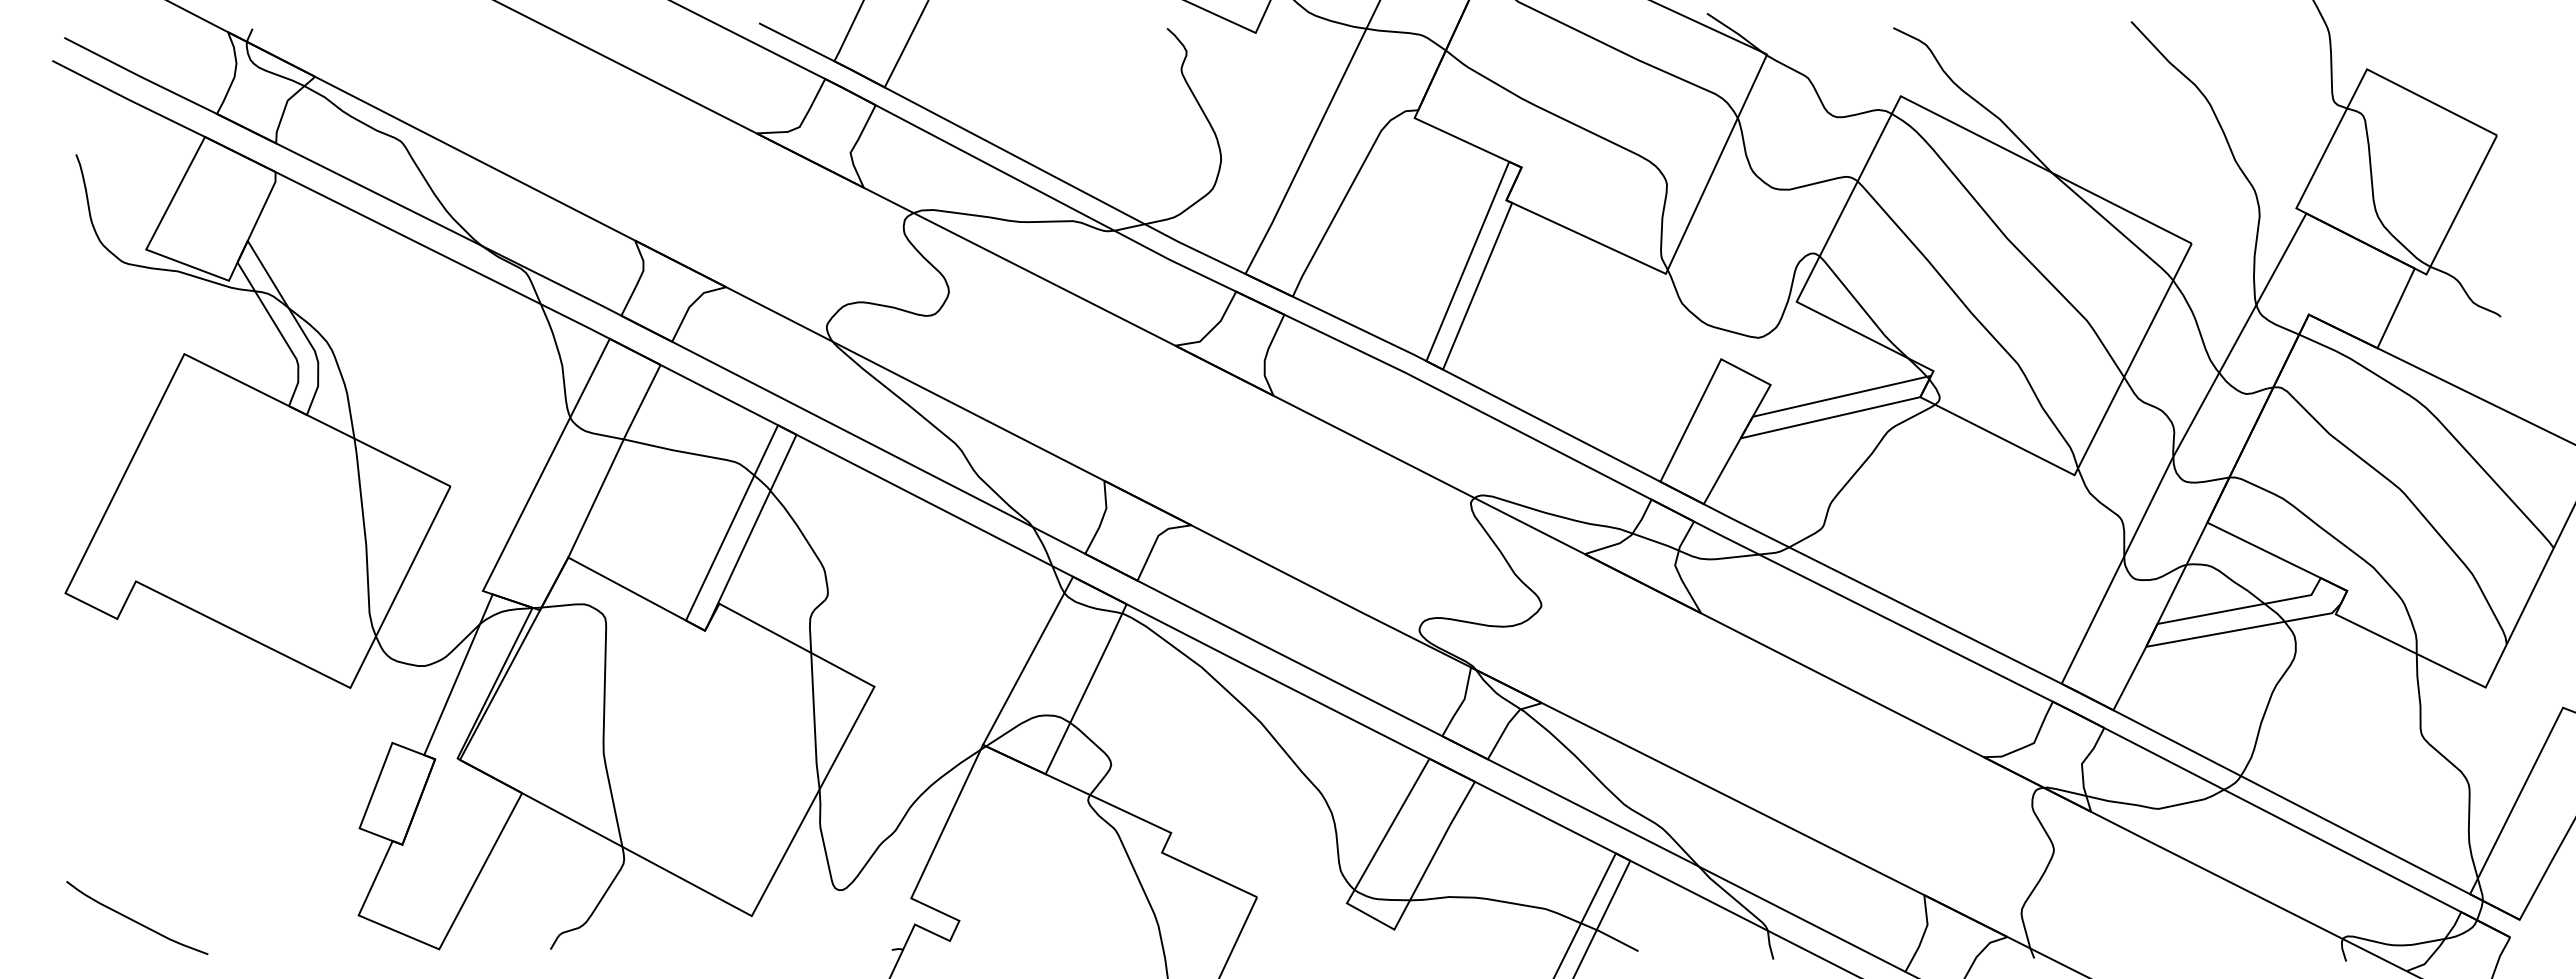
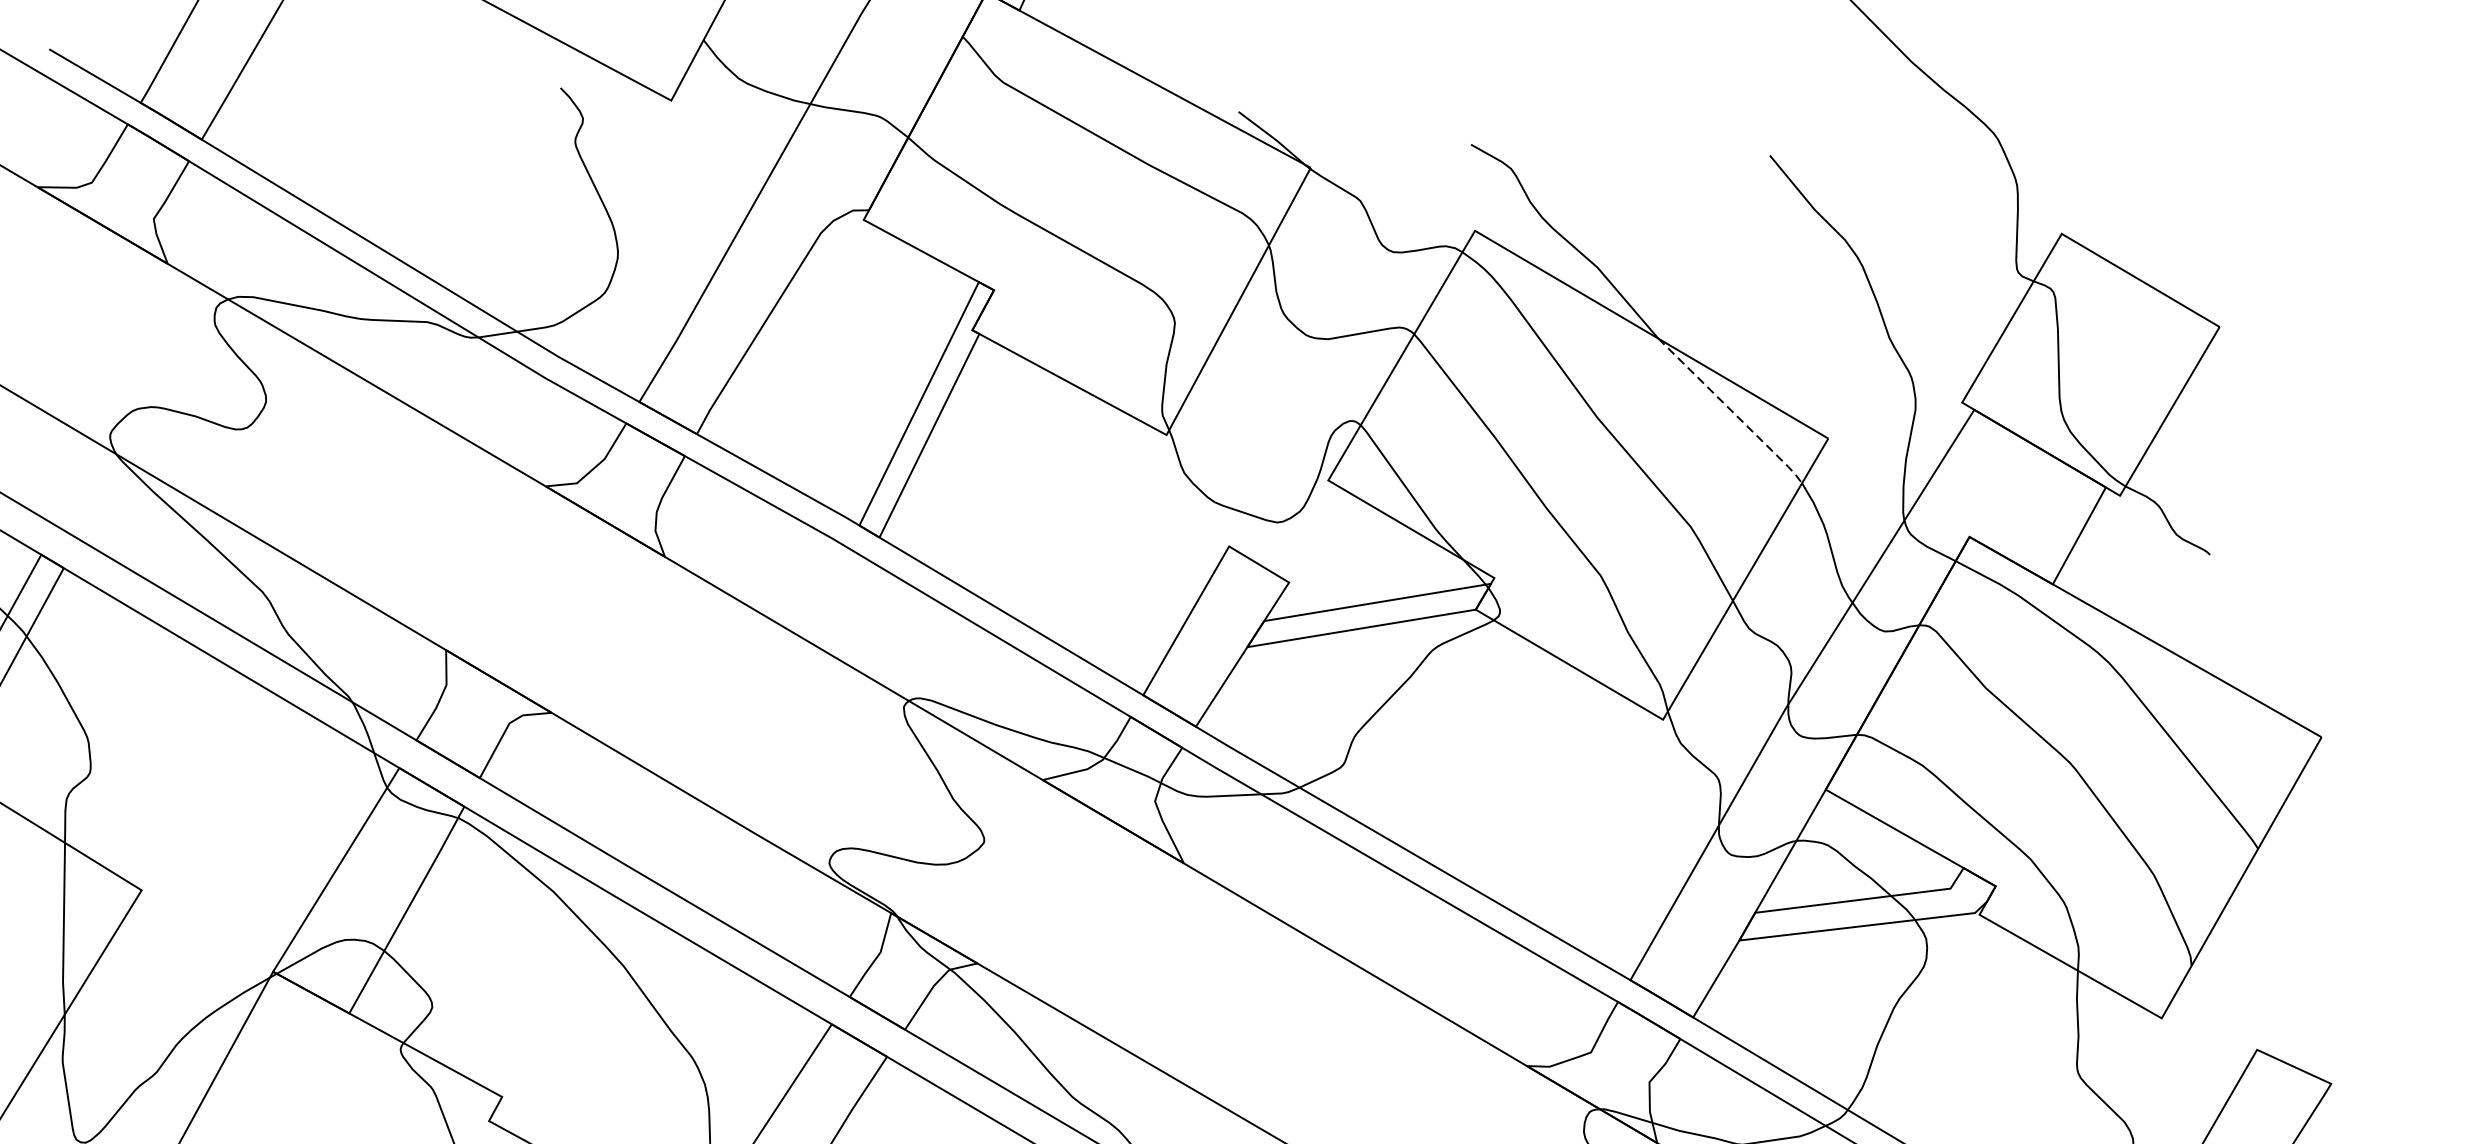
line: (2114, 226) -> (1732, 411), solid -> dashed

